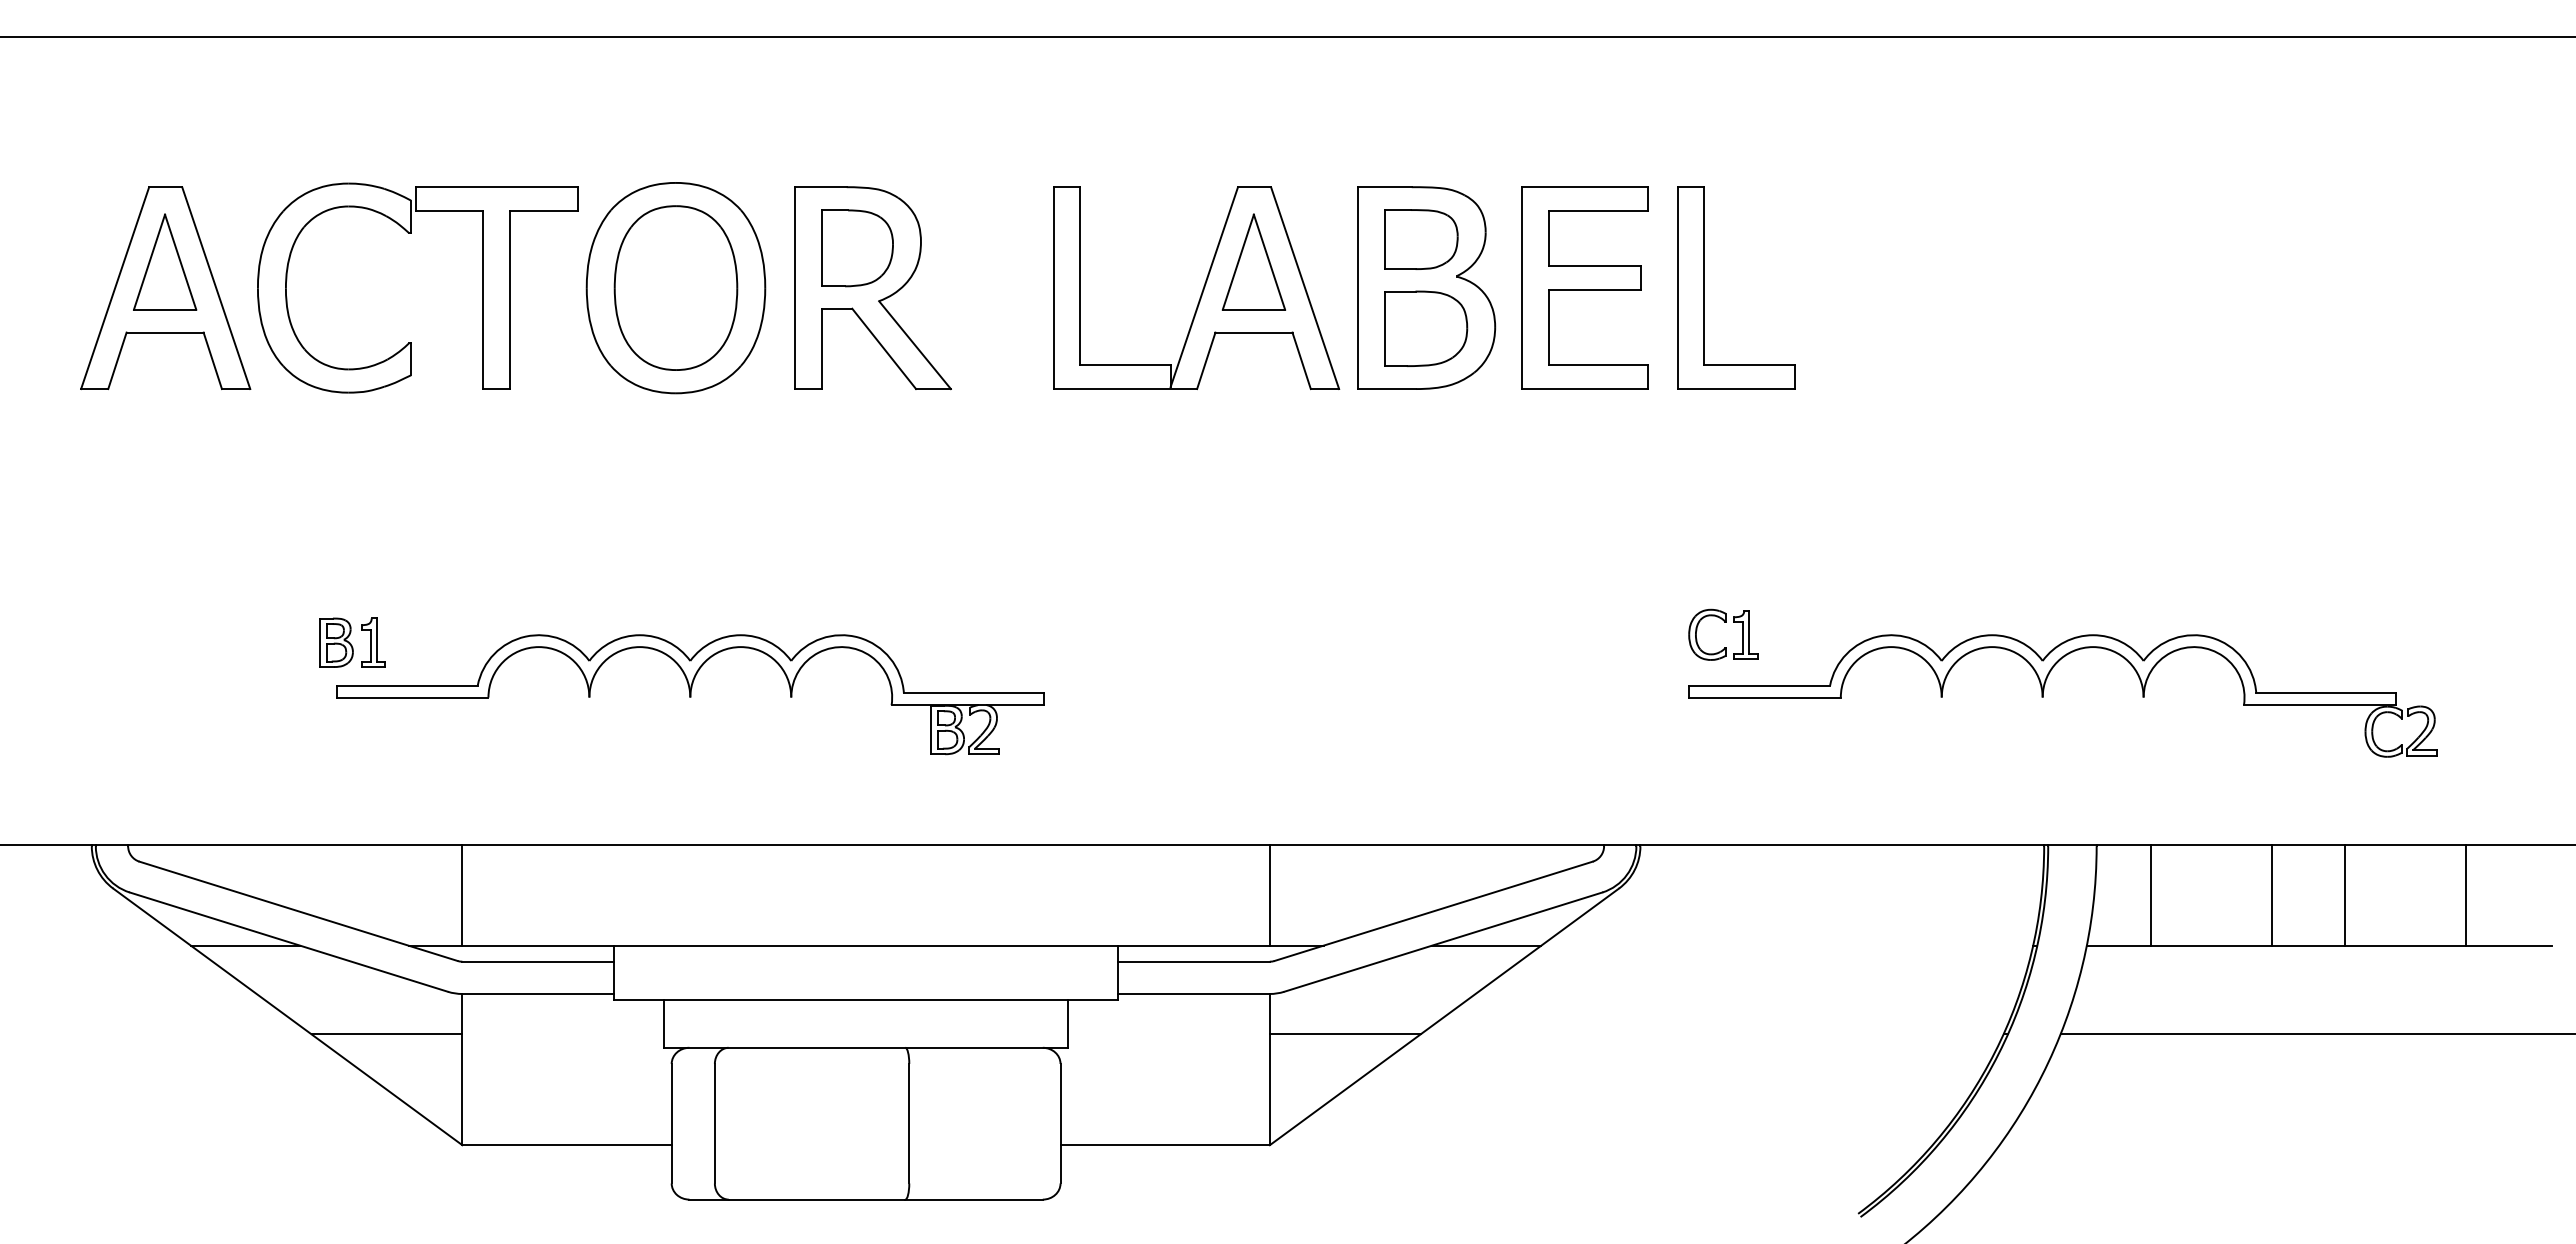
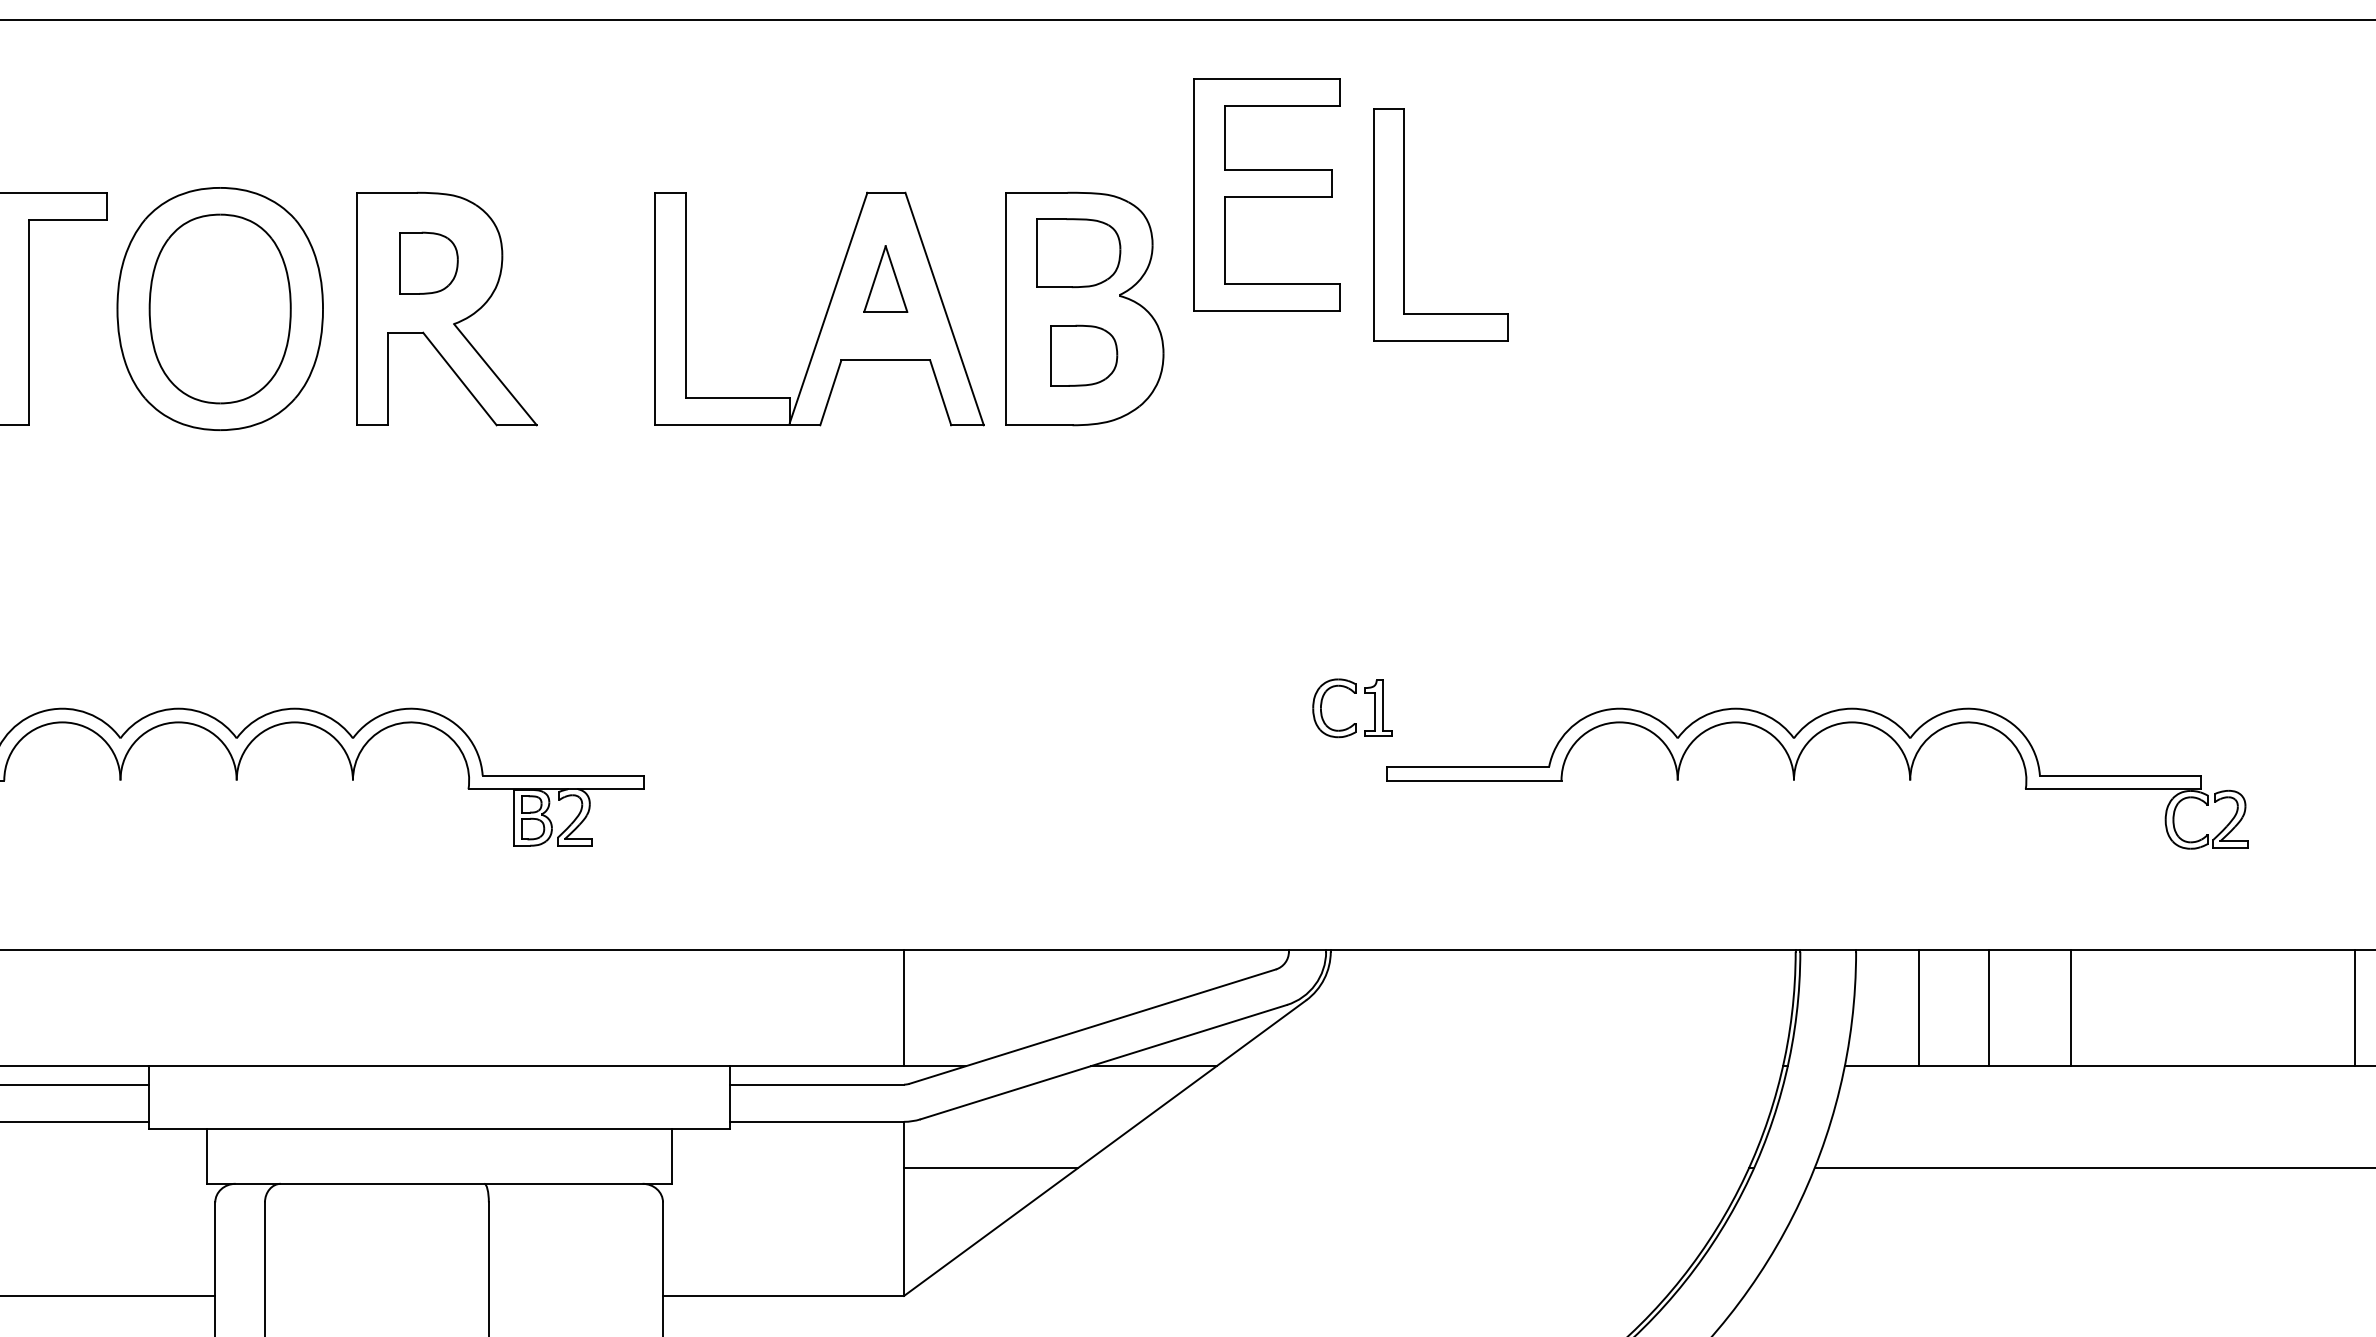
part: (857, 248) -> (429, 263), size x0.7
part: (1253, 261) -> (885, 278), size x0.6
part: (1584, 287) -> (1266, 194), moved
part: (1704, 287) -> (1404, 224), moved
part: (1426, 328) -> (1084, 355), size x0.7
part: (1724, 622) -> (1353, 694), moved
line: (2271, 894) -> (1988, 1007), moved
line: (2344, 894) -> (2071, 1007), moved
line: (2465, 894) -> (2354, 1007), moved

